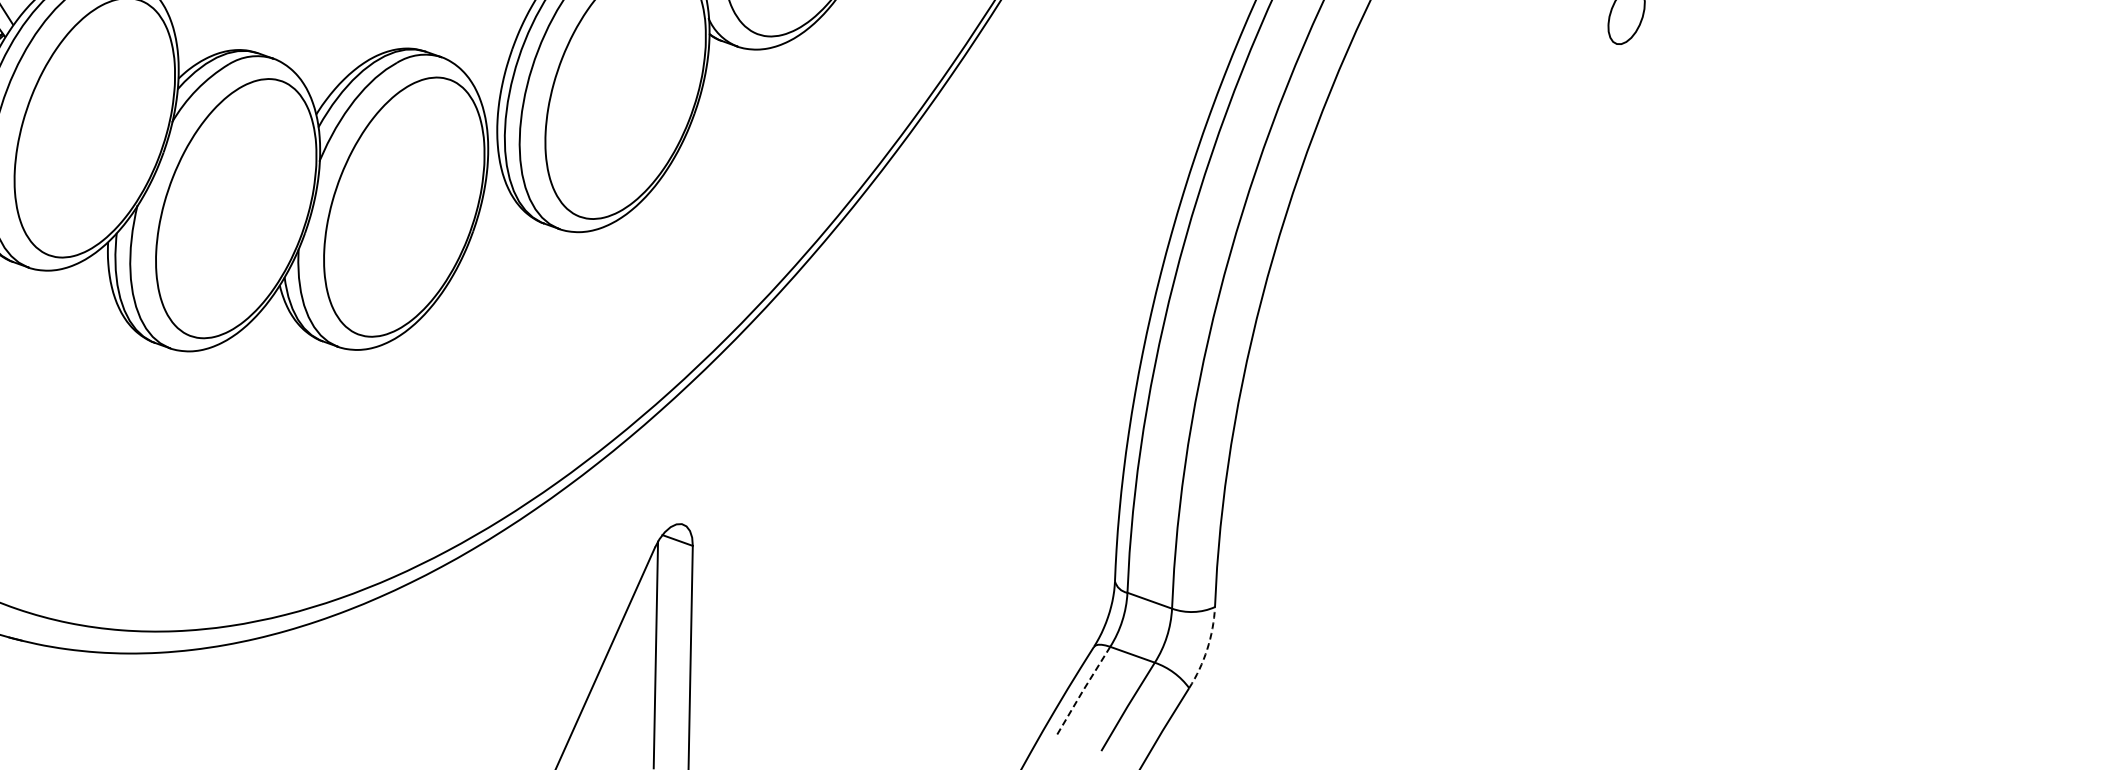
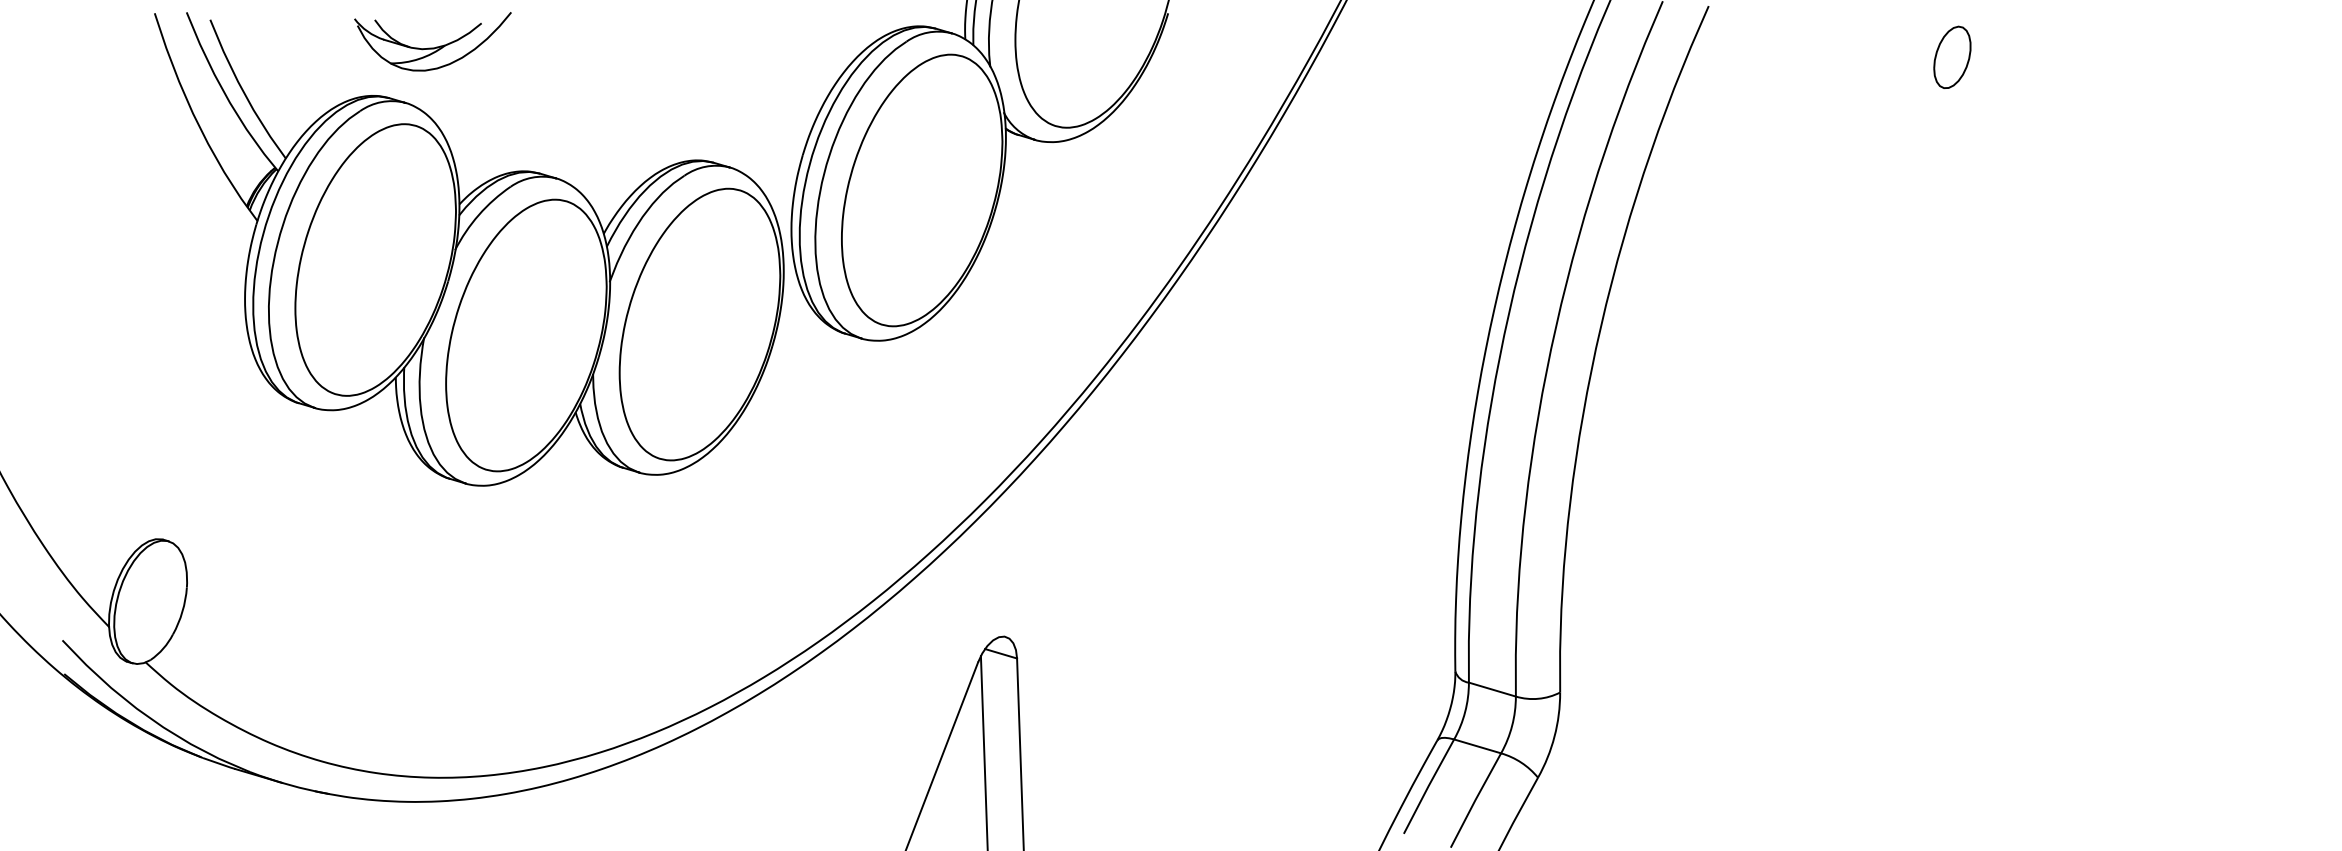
arc: (1207, 649) -> (1554, 736), dashed -> solid
line: (1083, 690) -> (1428, 786), dashed -> solid

